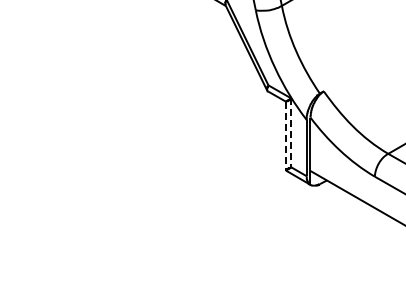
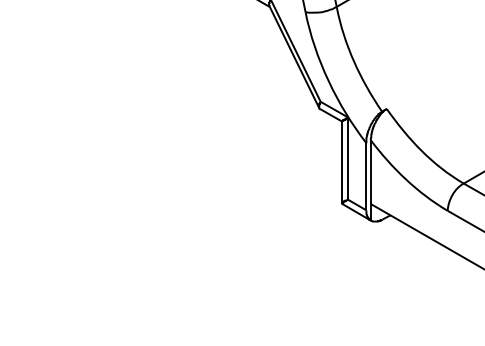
line: (291, 133) -> (348, 159), dashed -> solid
line: (285, 136) -> (341, 162), dashed -> solid

